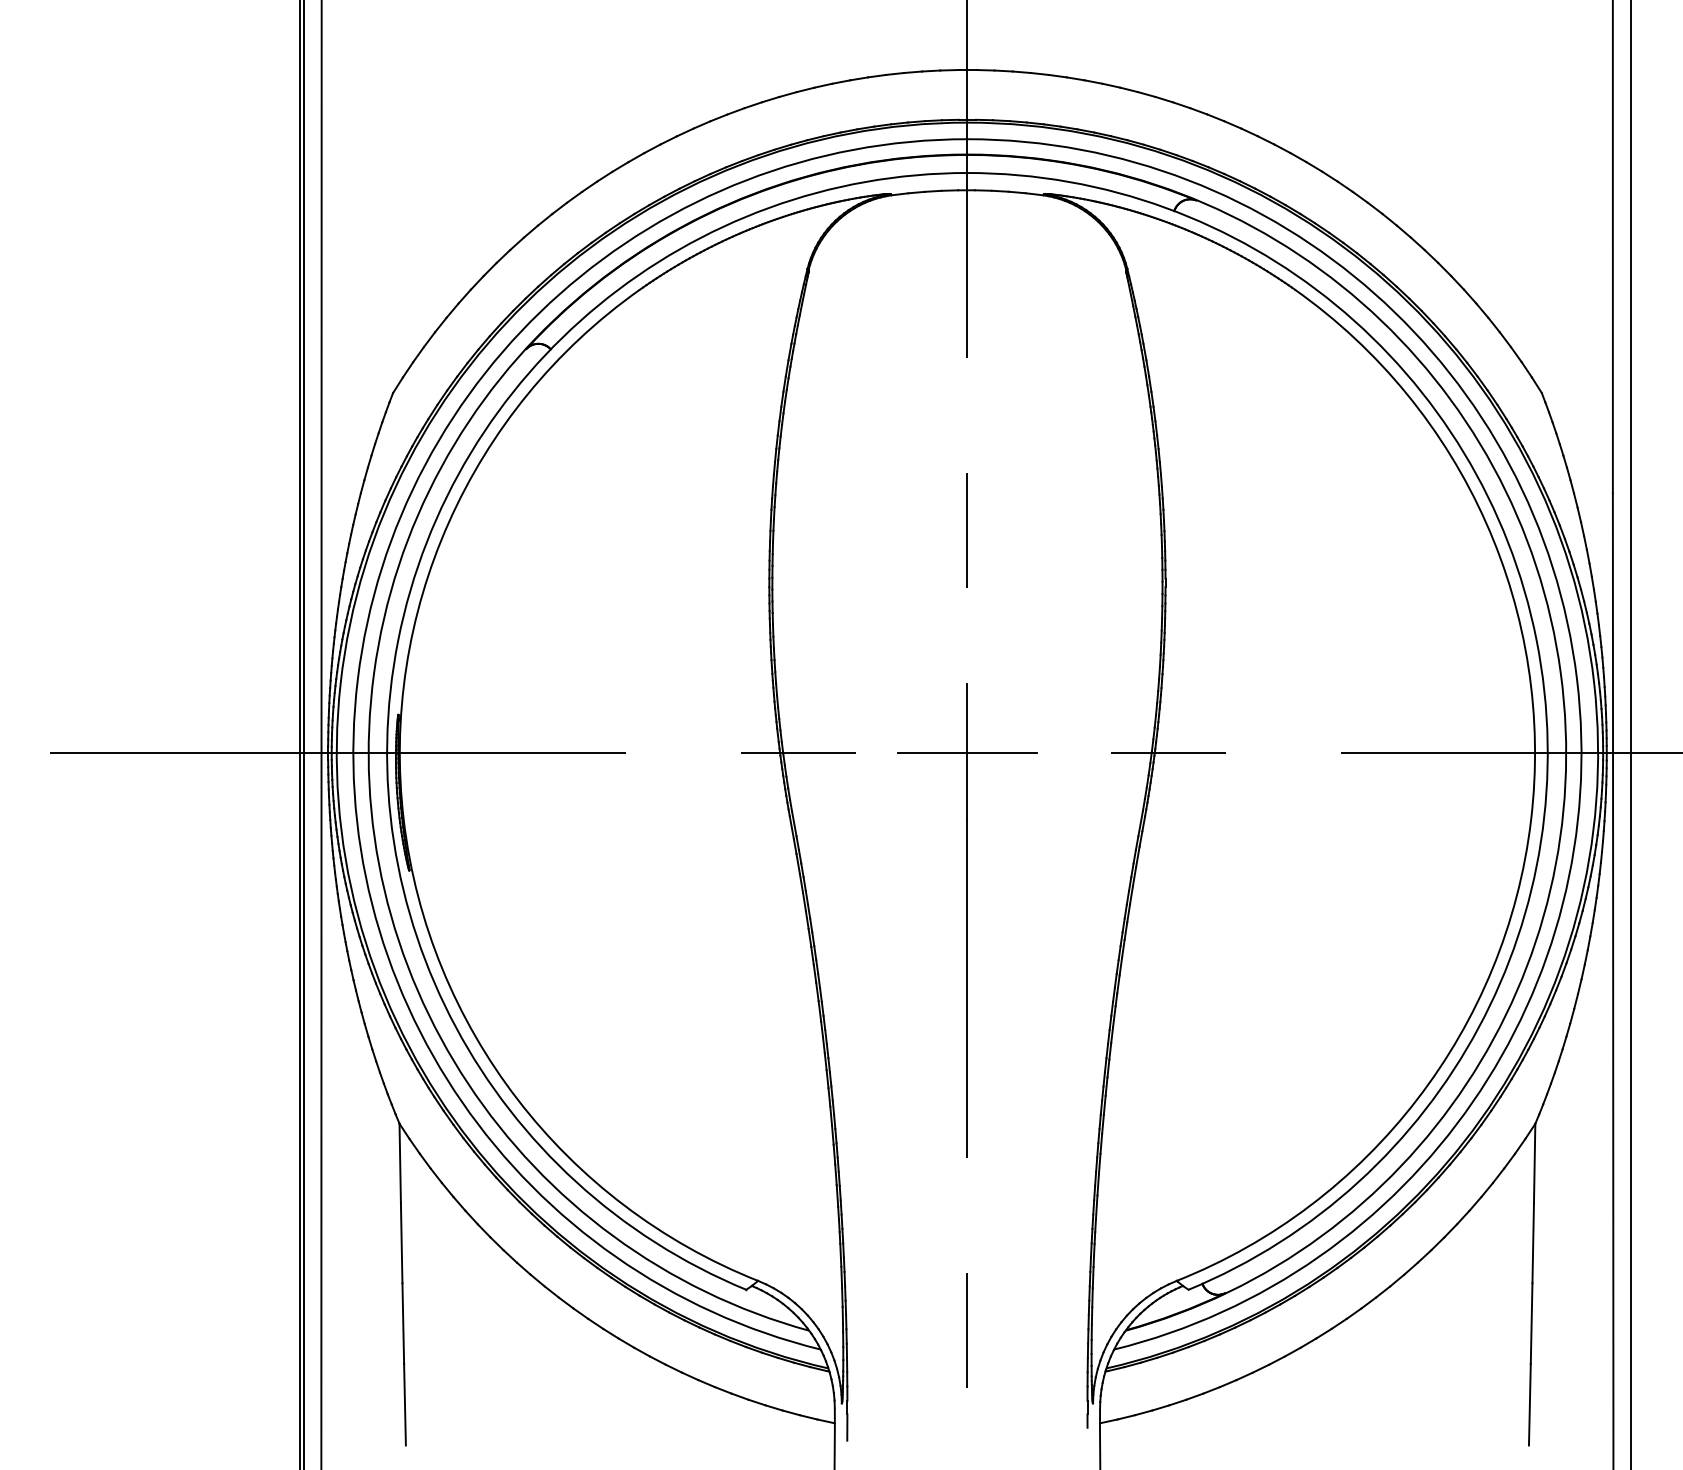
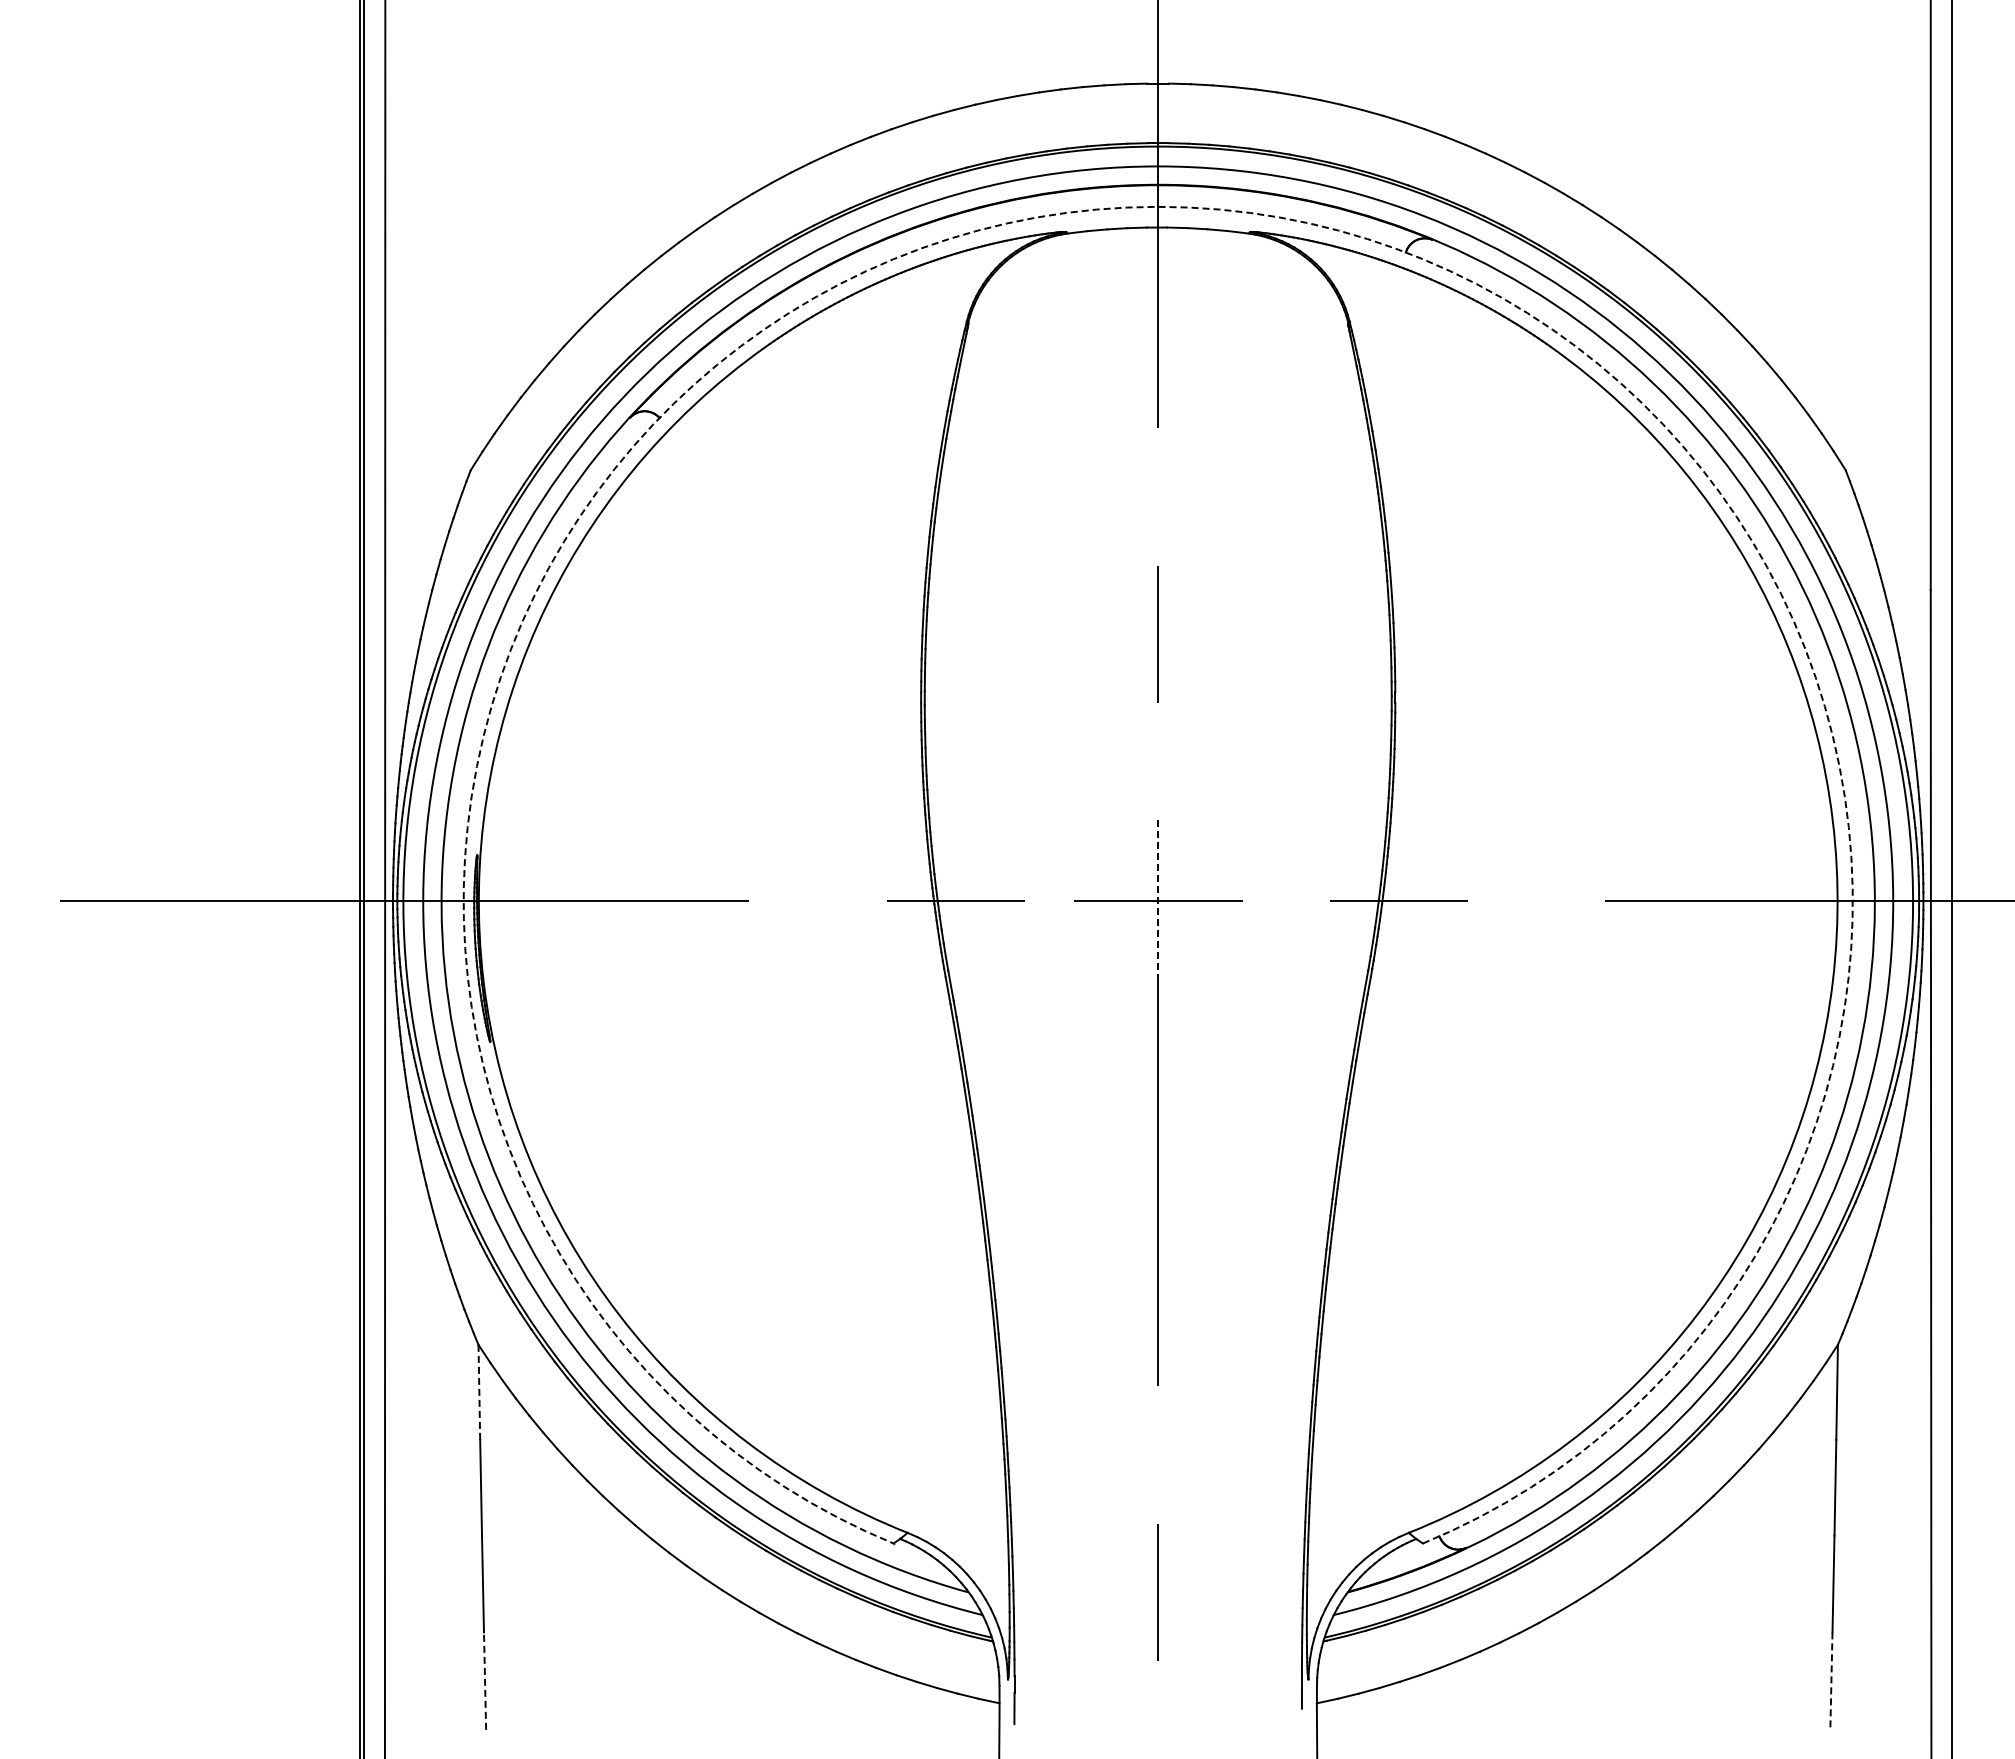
arc: (967, 172) -> (1158, 206), solid -> dashed
line: (967, 751) -> (1158, 899), solid -> dashed
line: (400, 1163) -> (479, 1392), solid -> dashed
line: (405, 1405) -> (485, 1681), solid -> dashed
line: (1529, 1405) -> (1831, 1681), solid -> dashed

